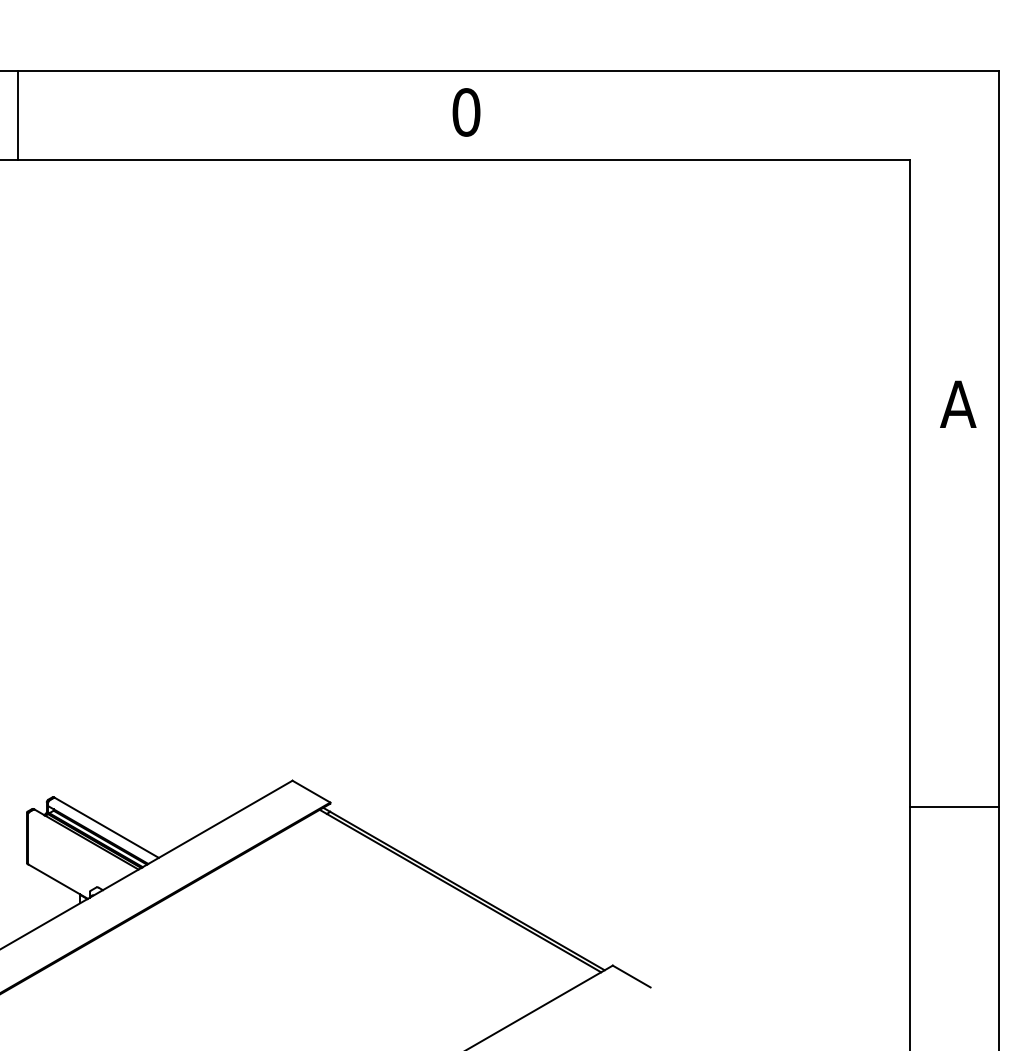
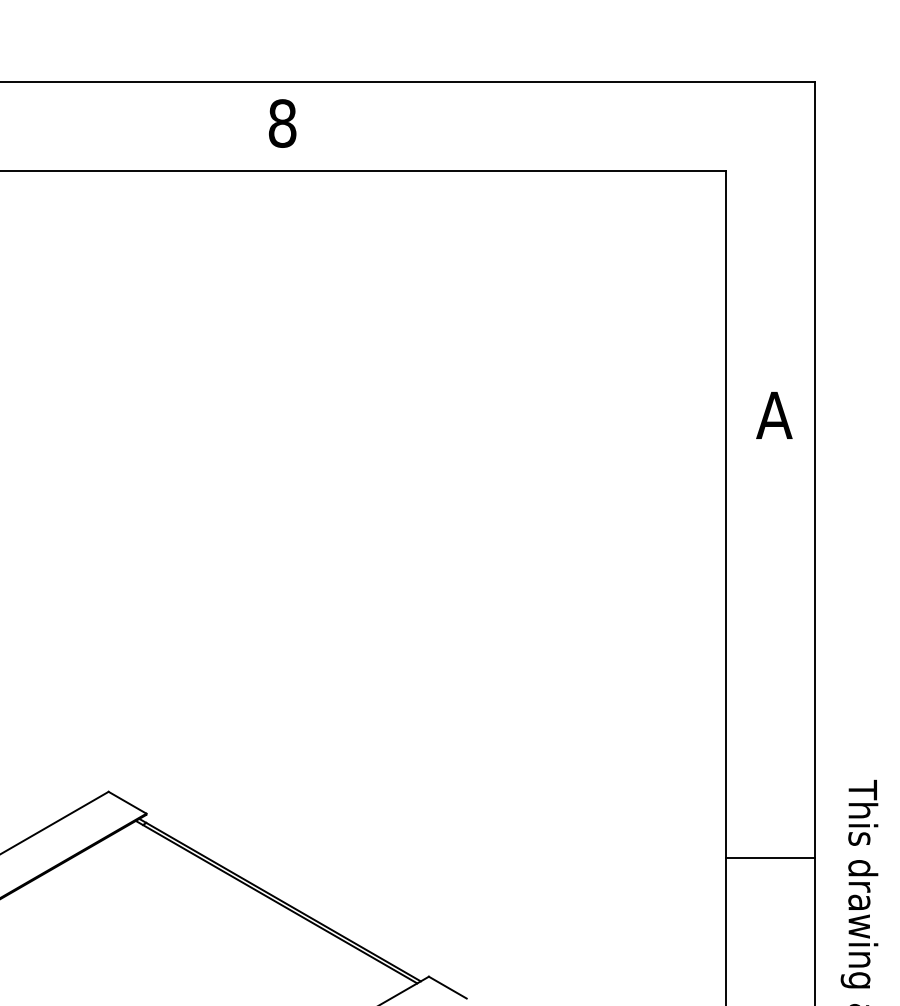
text: (466, 112) -> (282, 123), 0 -> 8
line: (953, 806) -> (769, 857), moved

